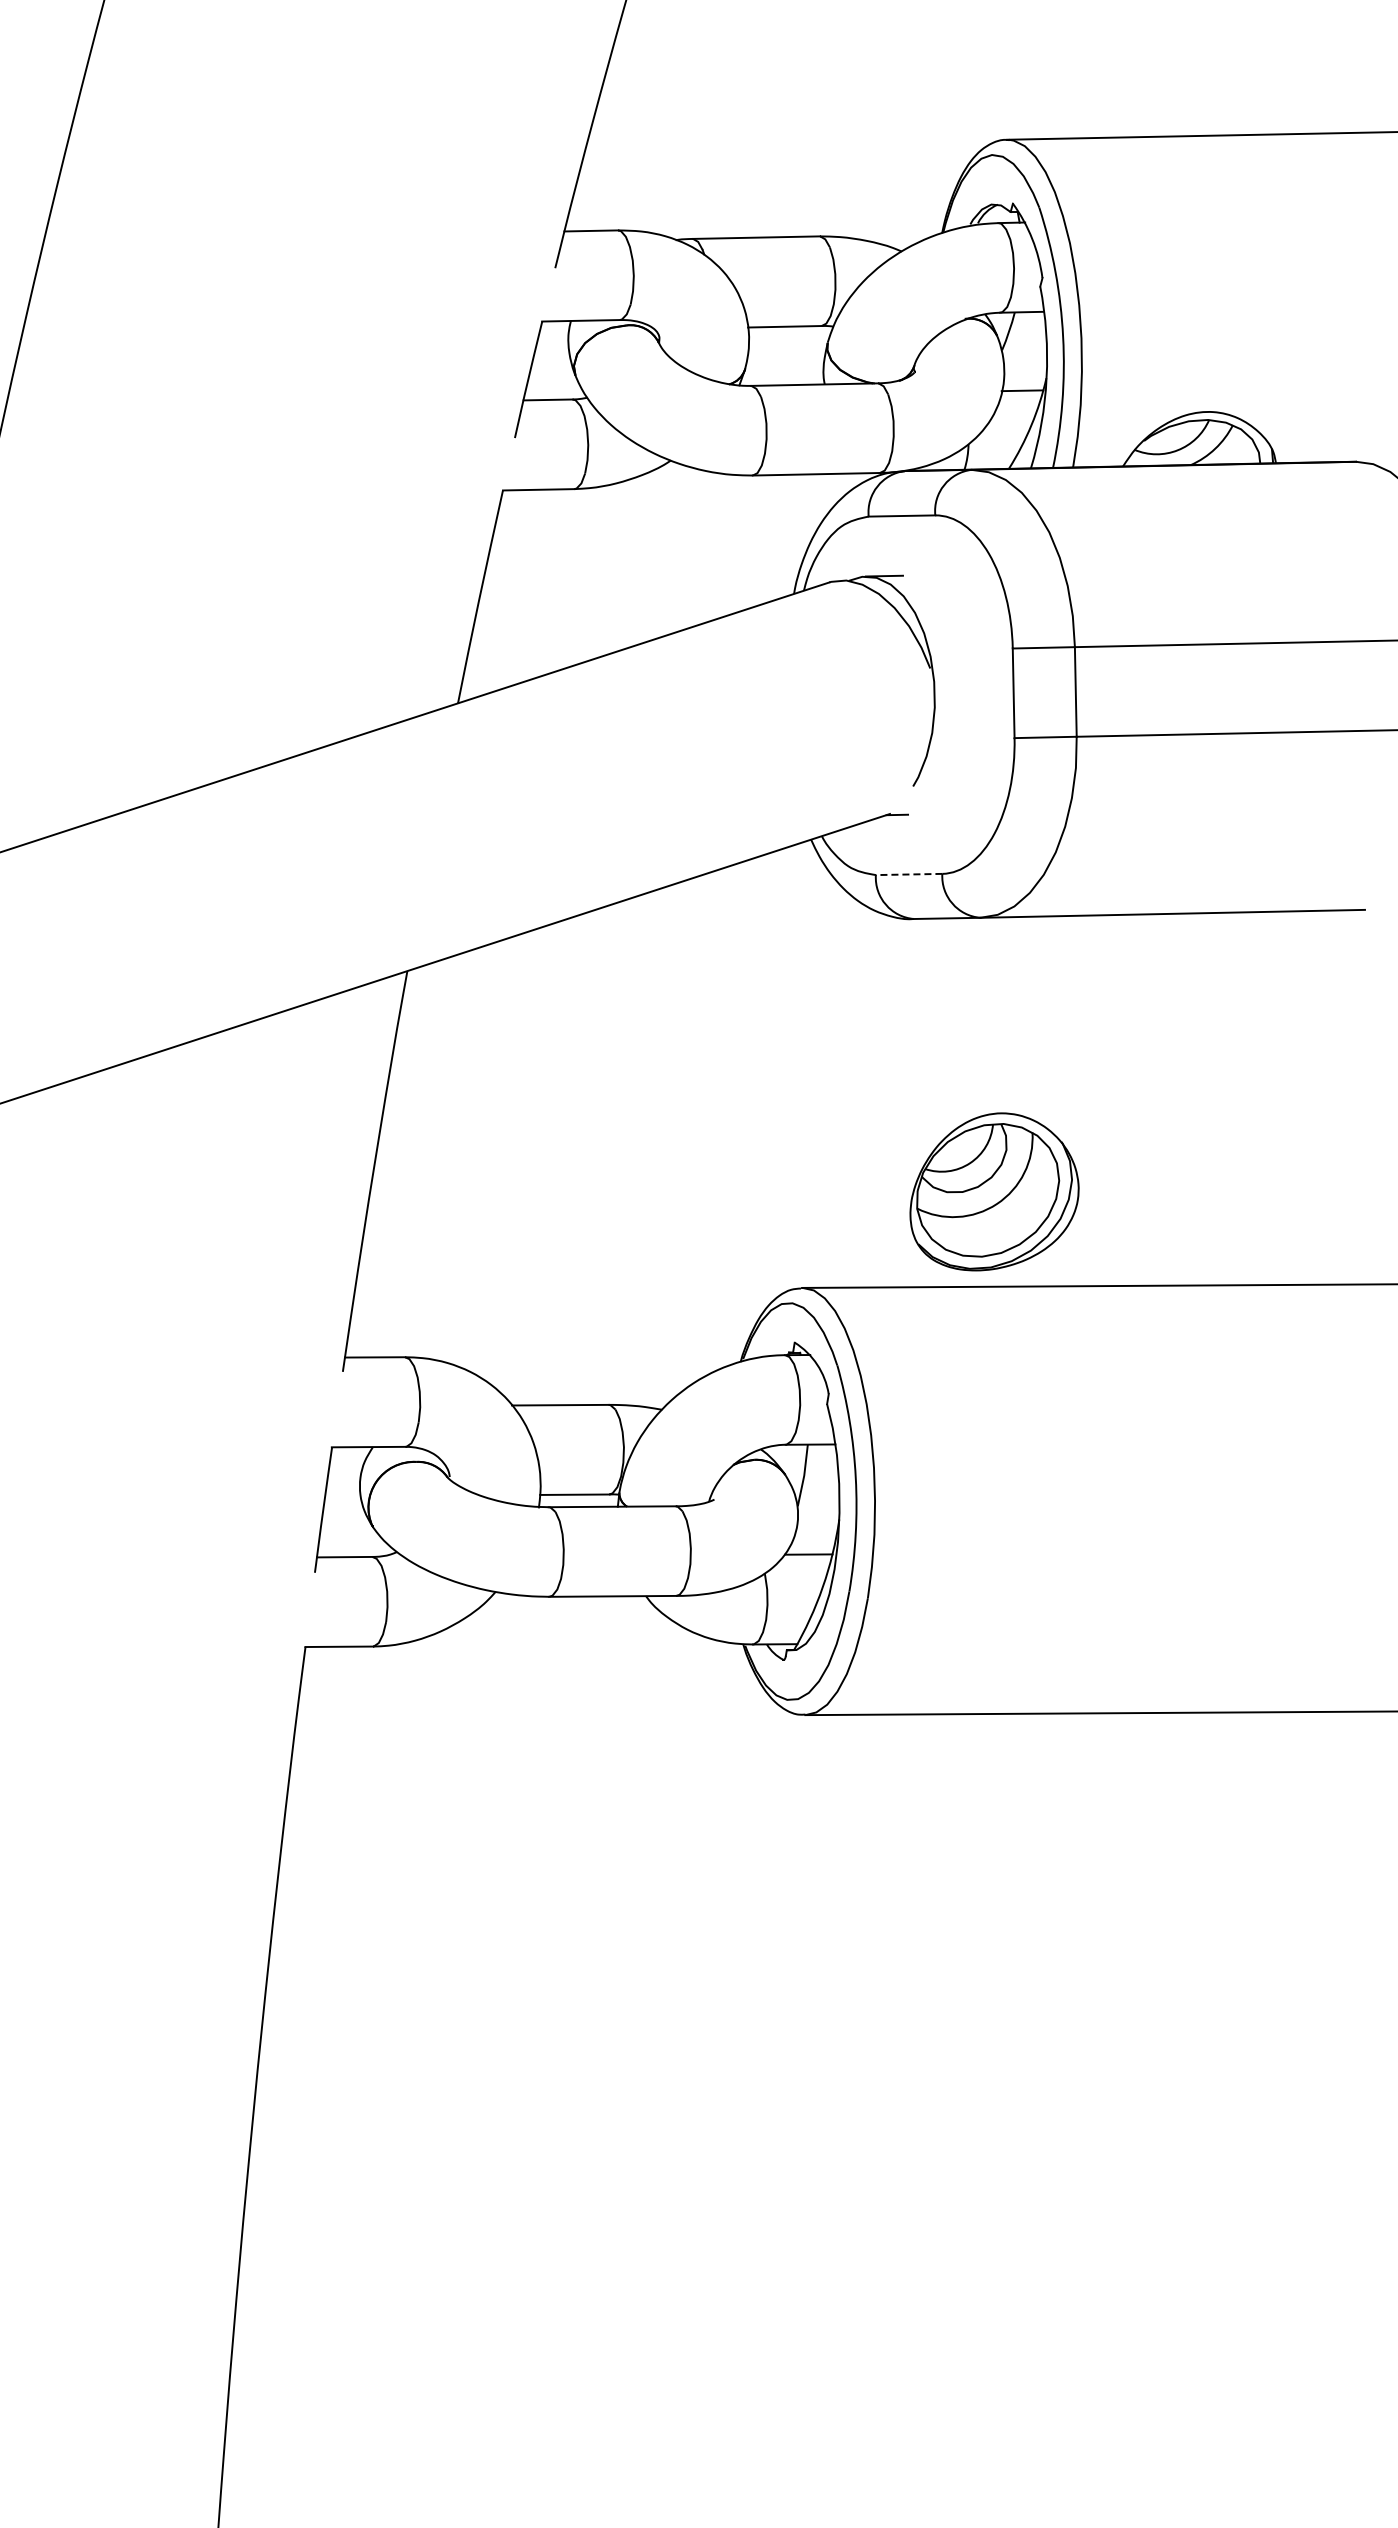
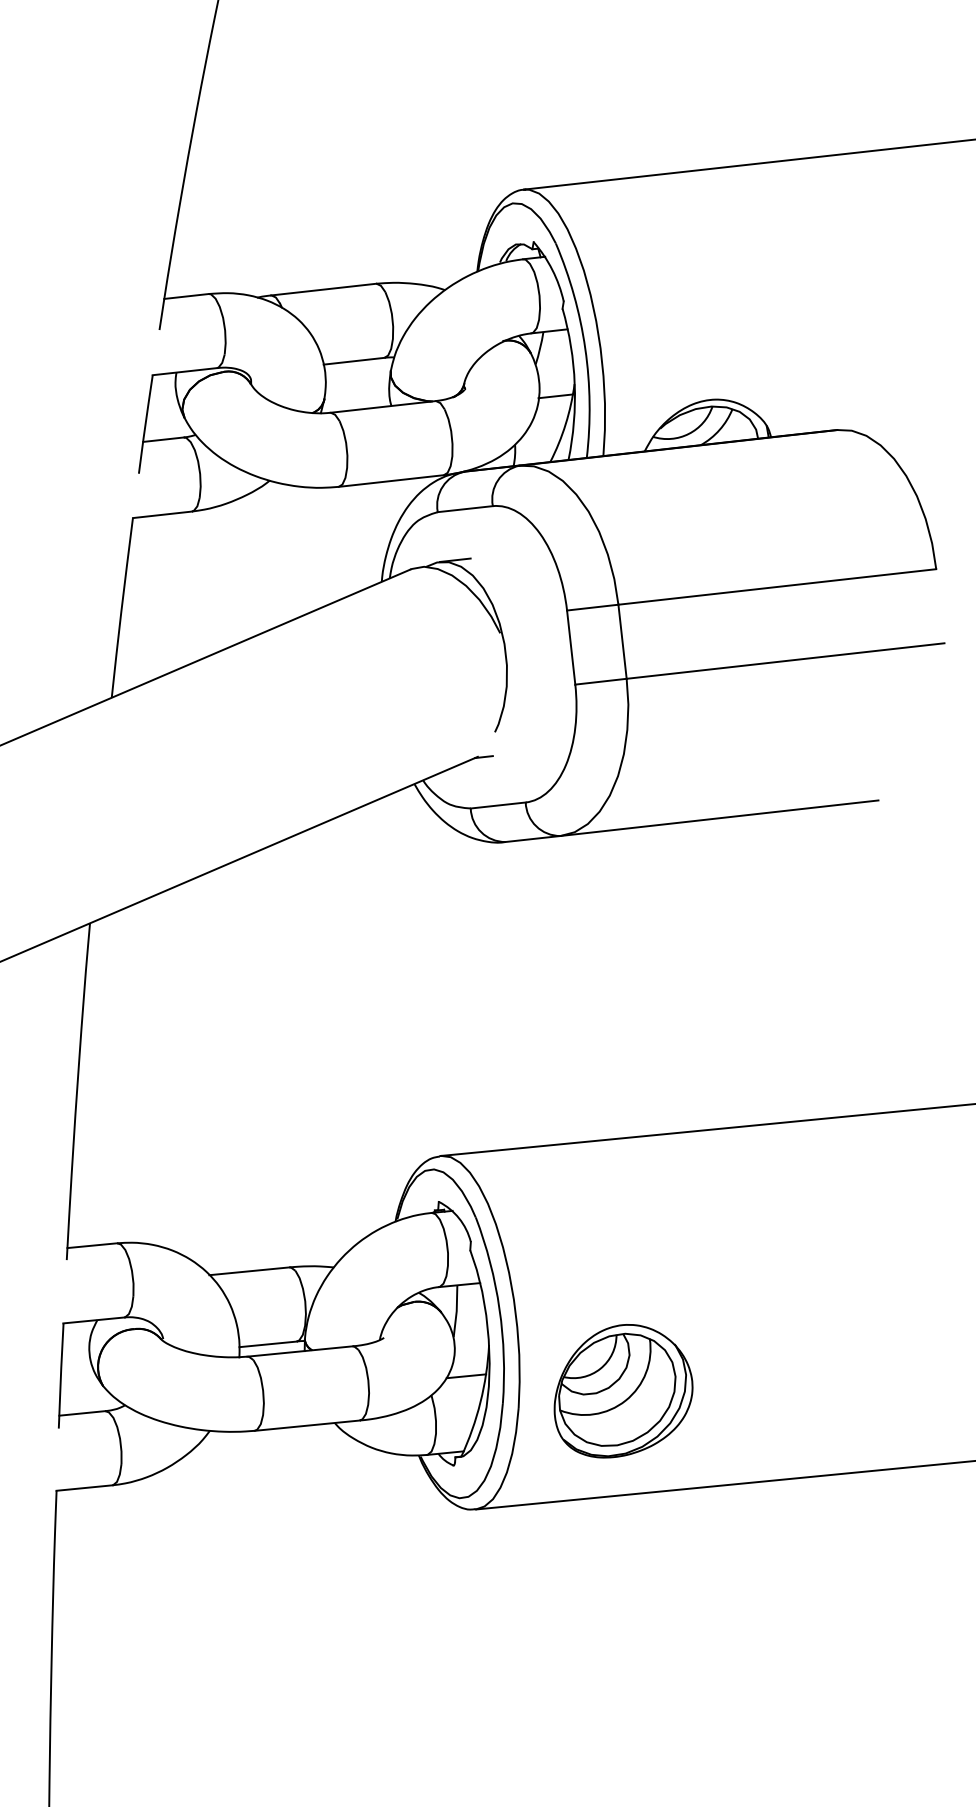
line: (908, 874) -> (497, 805), dashed -> solid
part: (994, 1191) -> (622, 1390), moved

